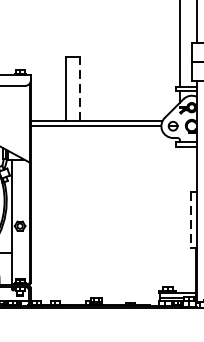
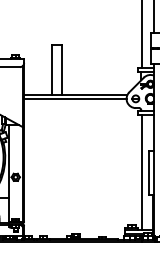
line: (79, 88) -> (62, 69), dashed -> solid
line: (180, 220) -> (141, 172), added
line: (190, 221) -> (149, 173), dashed -> solid

